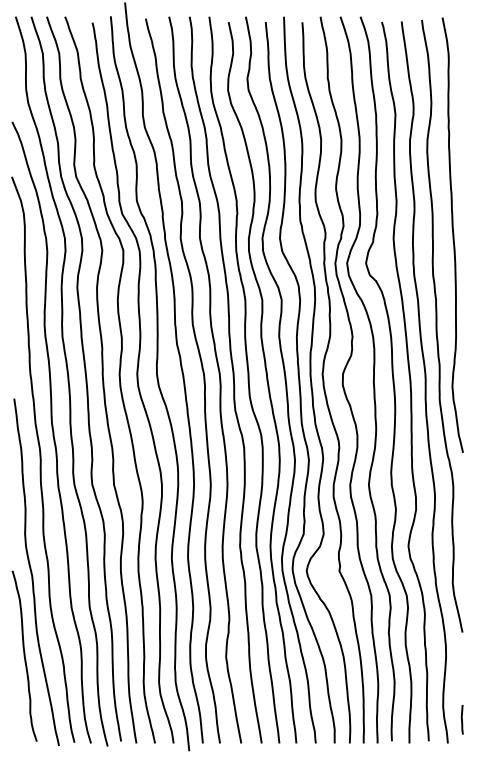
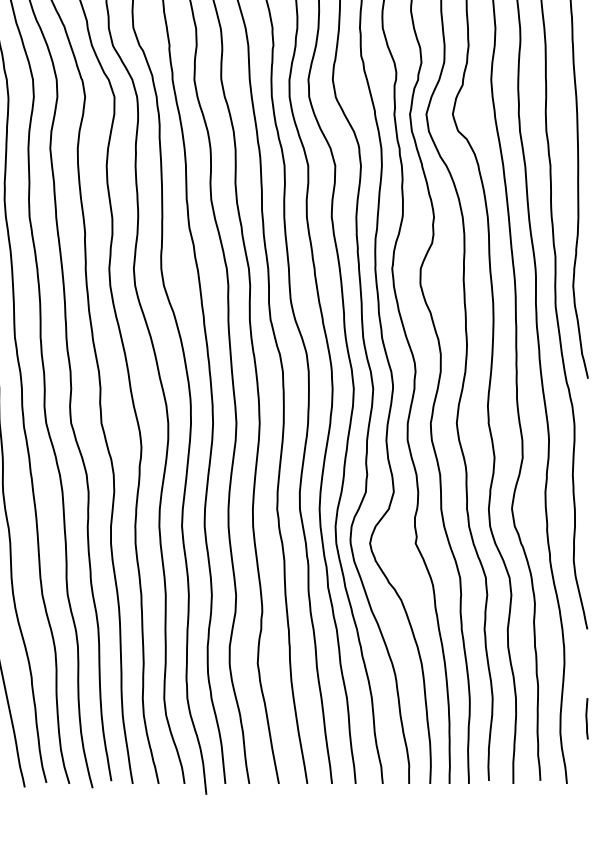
line: (461, 719) -> (585, 718), moved

